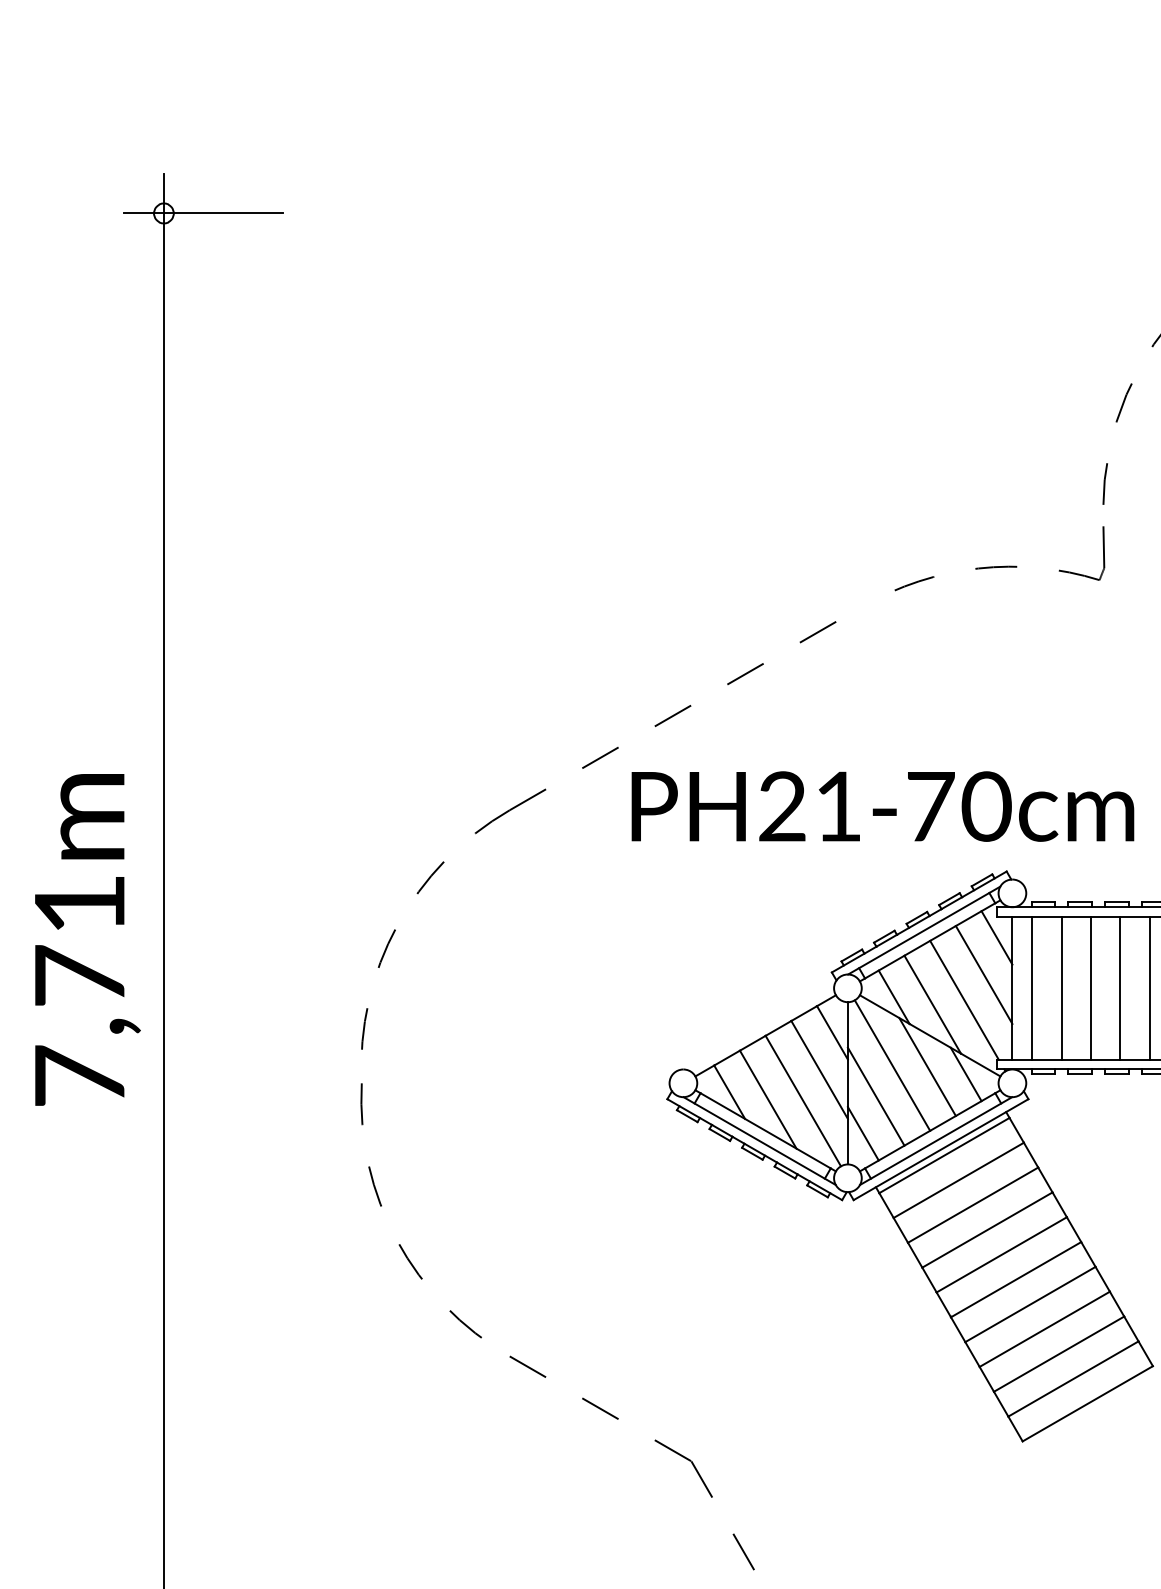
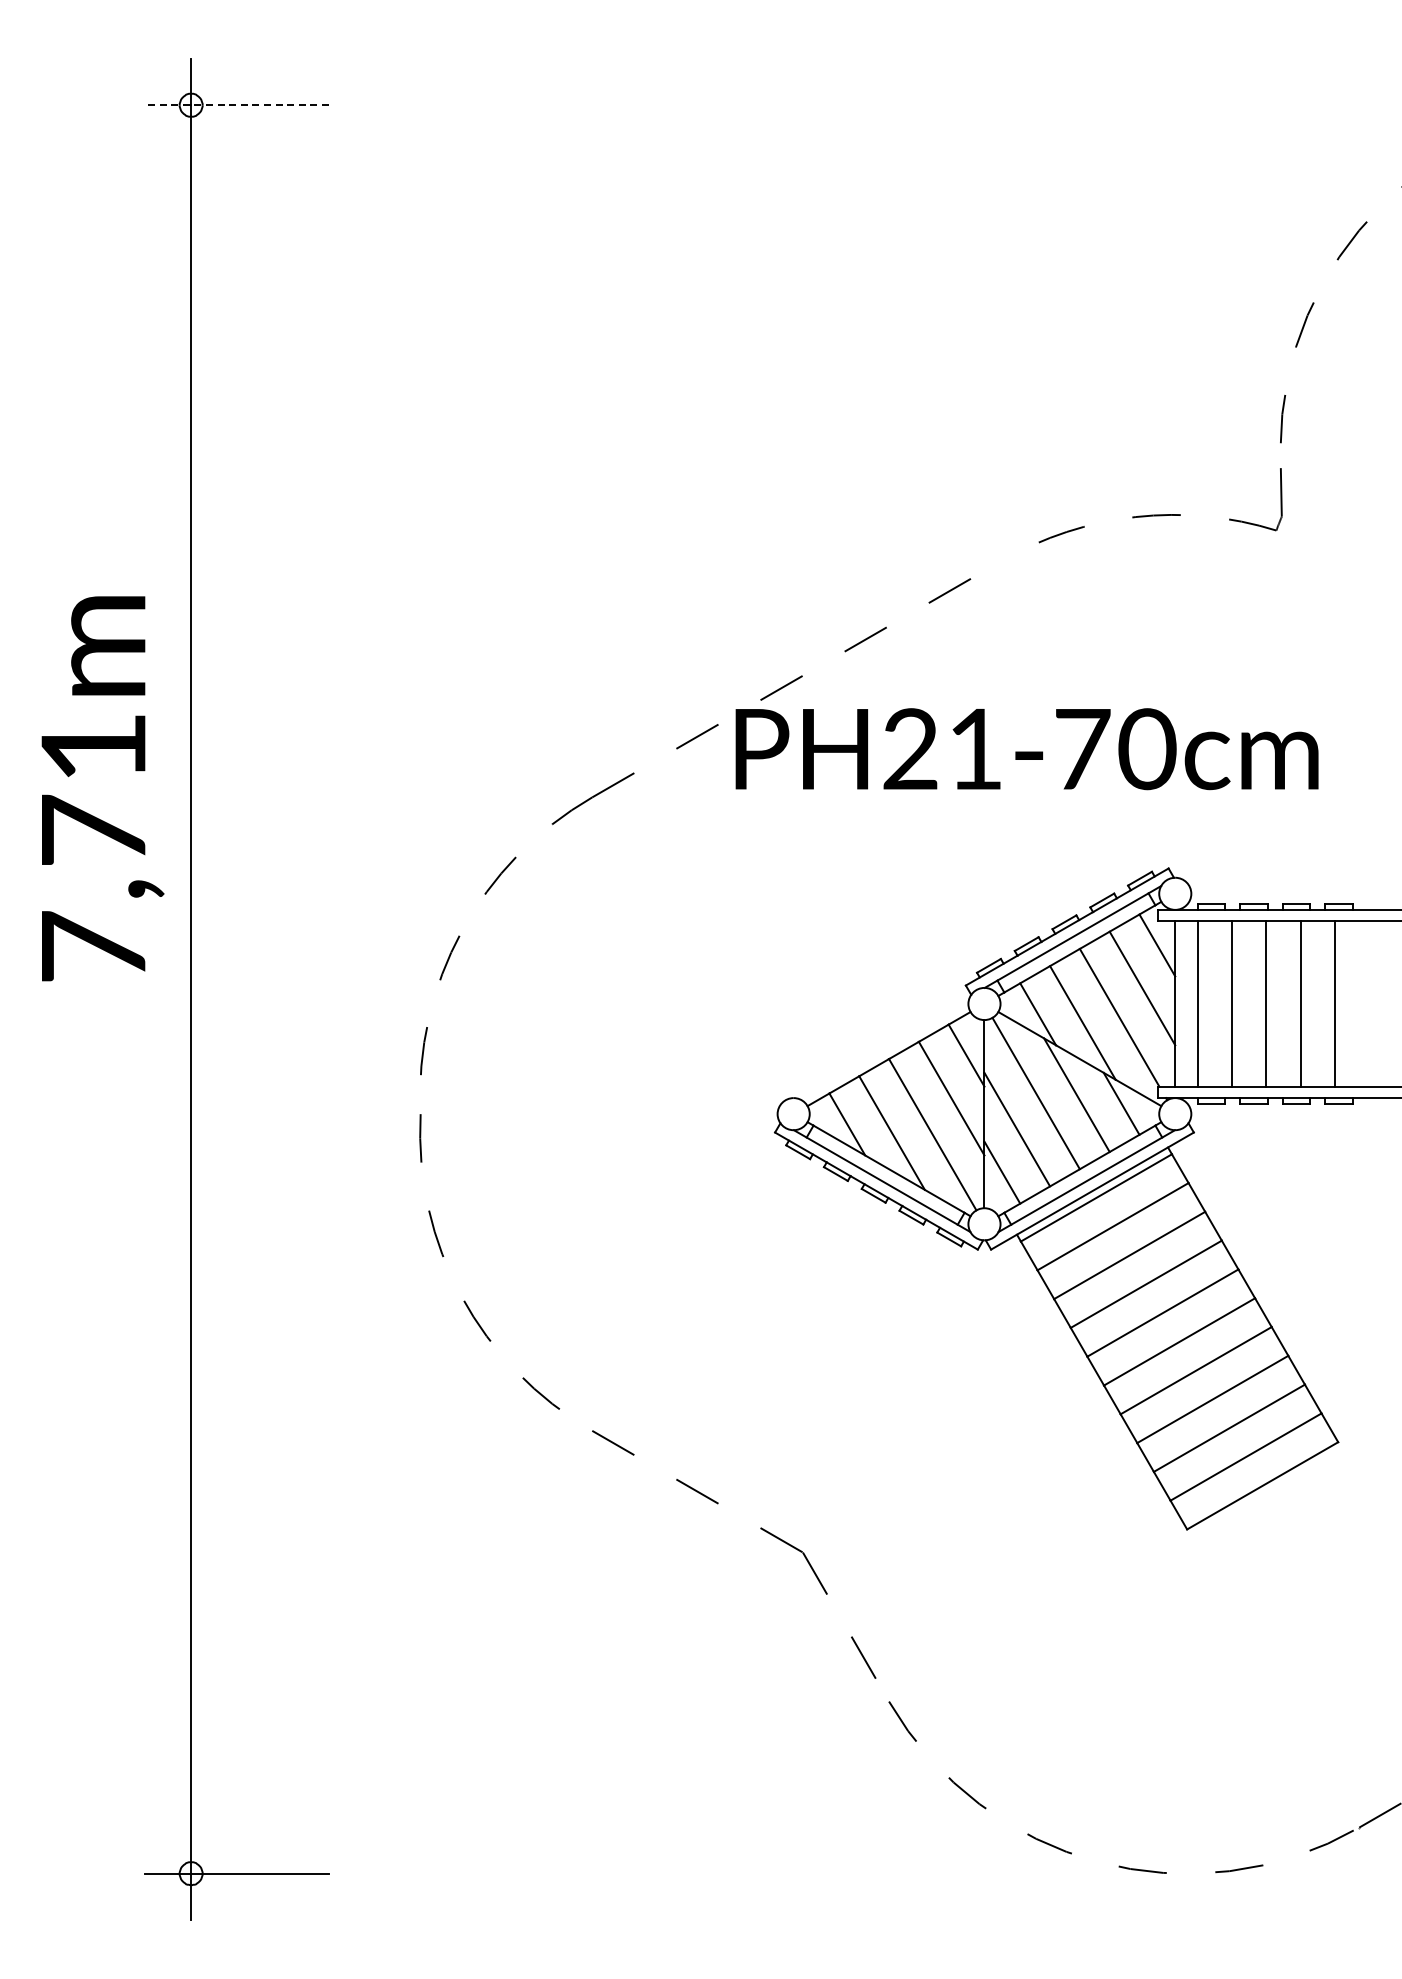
line: (203, 213) -> (237, 105), solid -> dashed
text: (882, 806) -> (1026, 749), moved
text: (87, 939) -> (102, 788), moved

